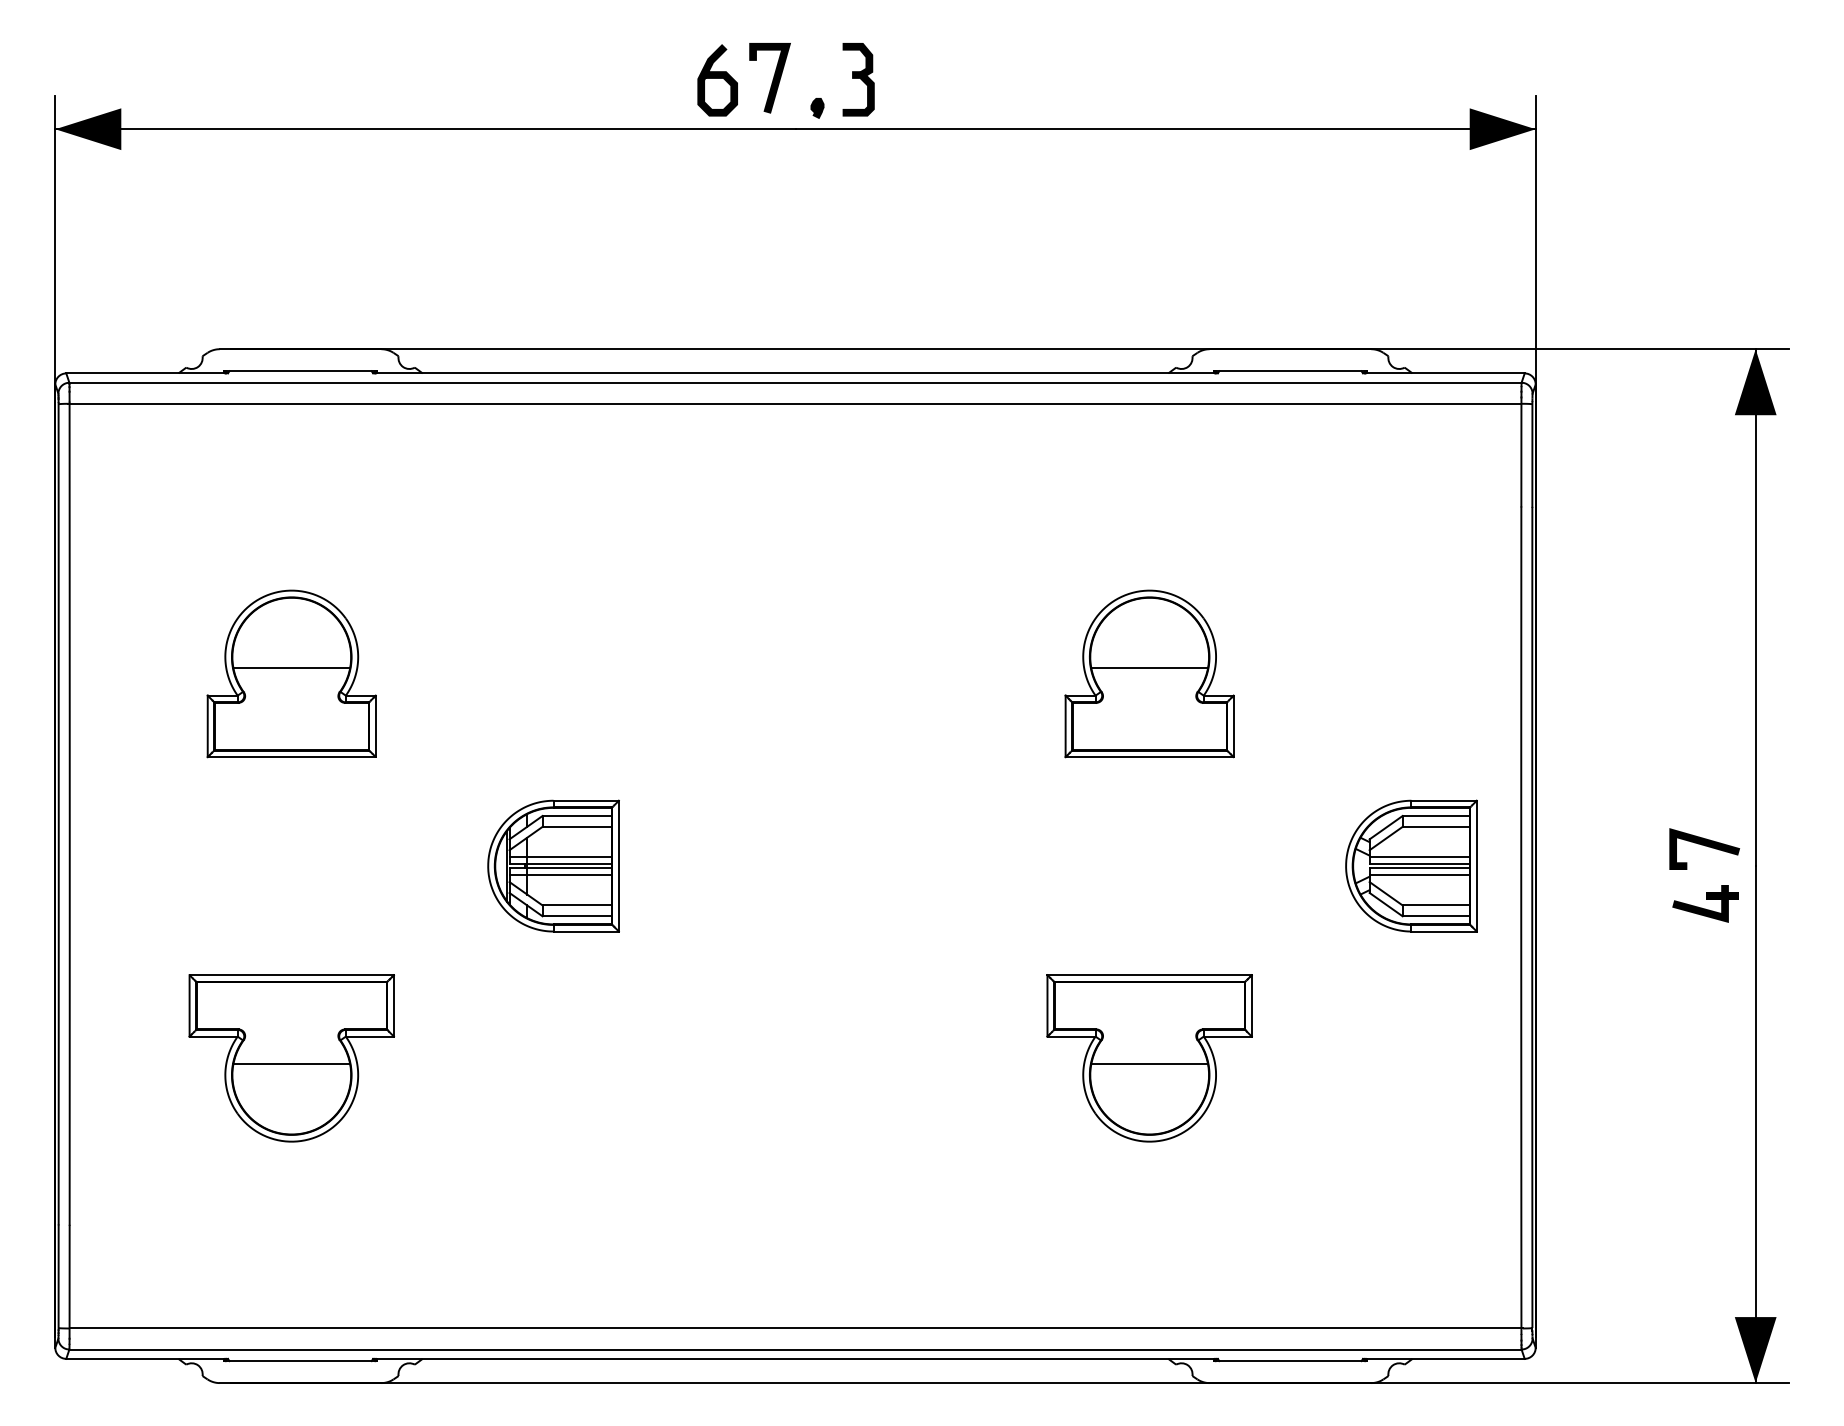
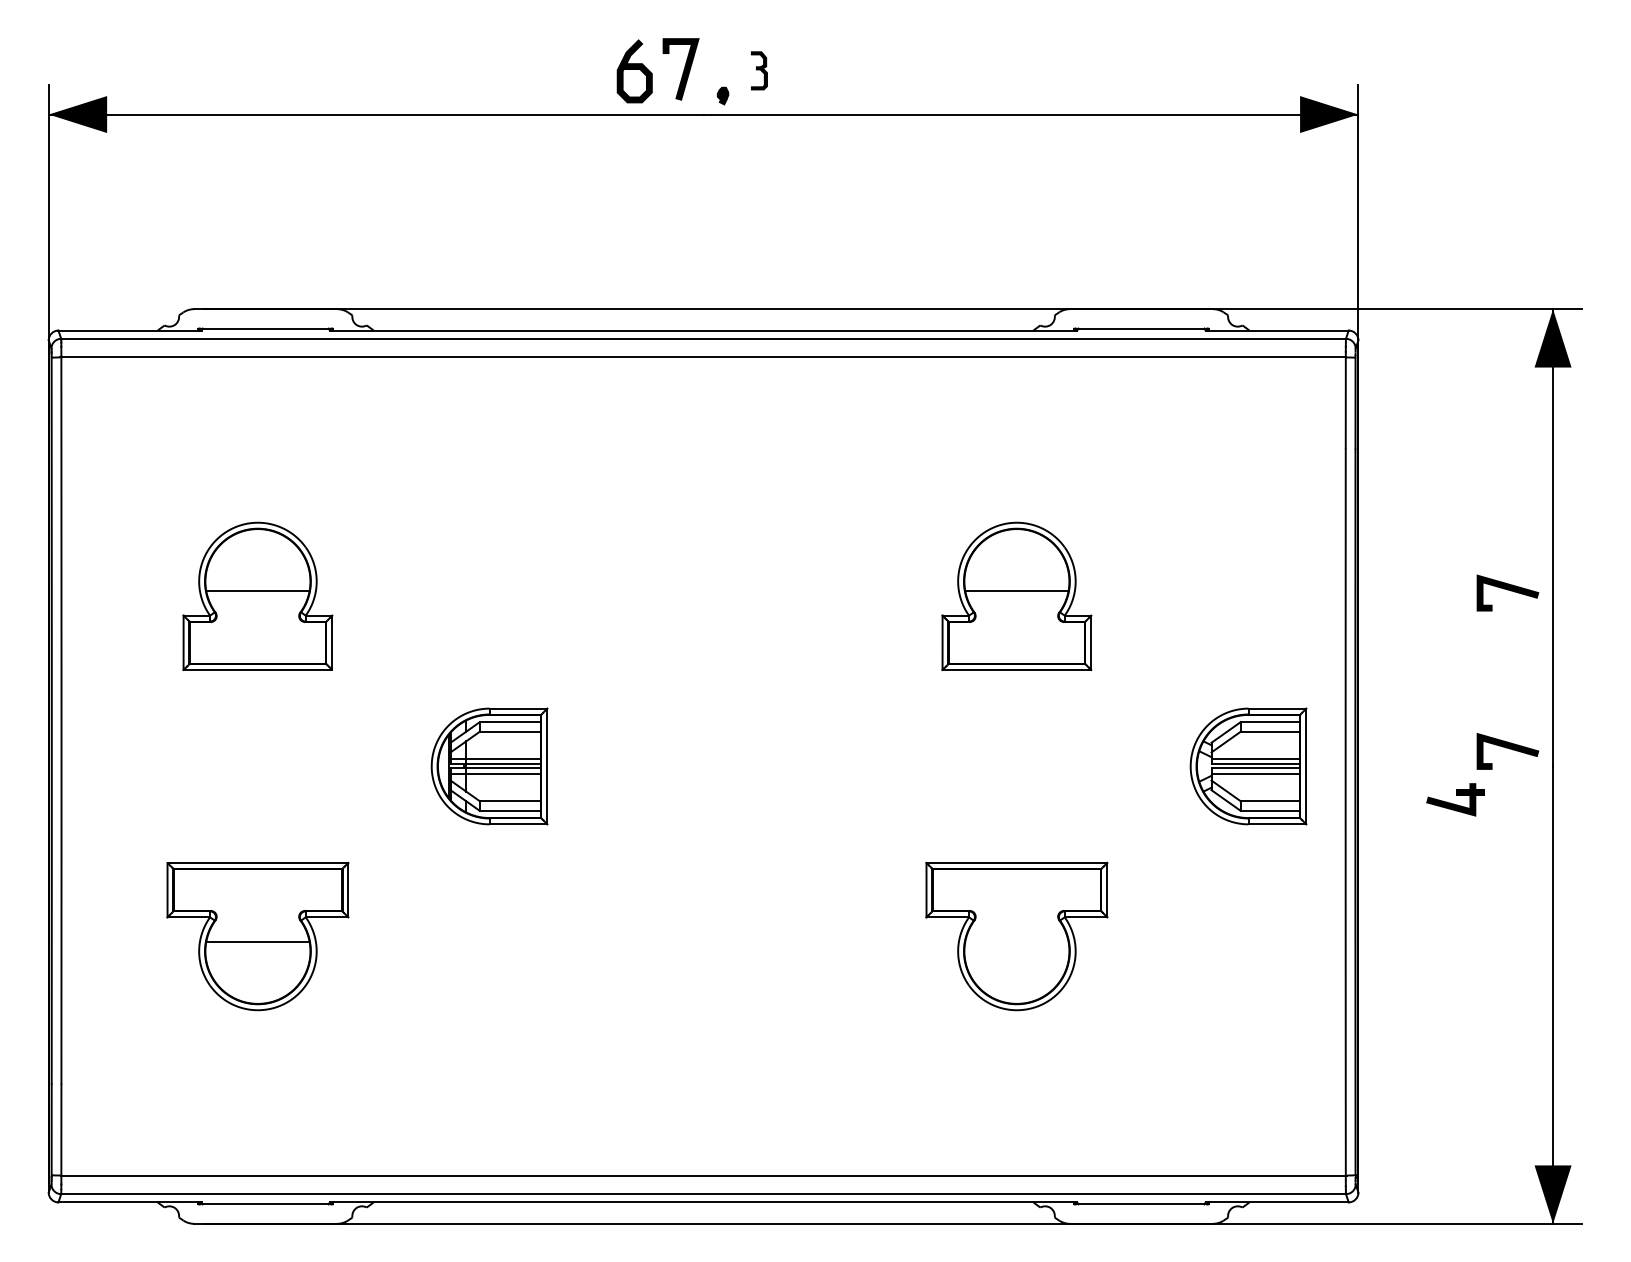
part: (858, 79) -> (759, 70), size x0.6
line: (1705, 667) -> (1508, 590), added
part: (1705, 903) -> (1455, 799), moved
line: (1149, 1064) -> (1016, 941), removed

